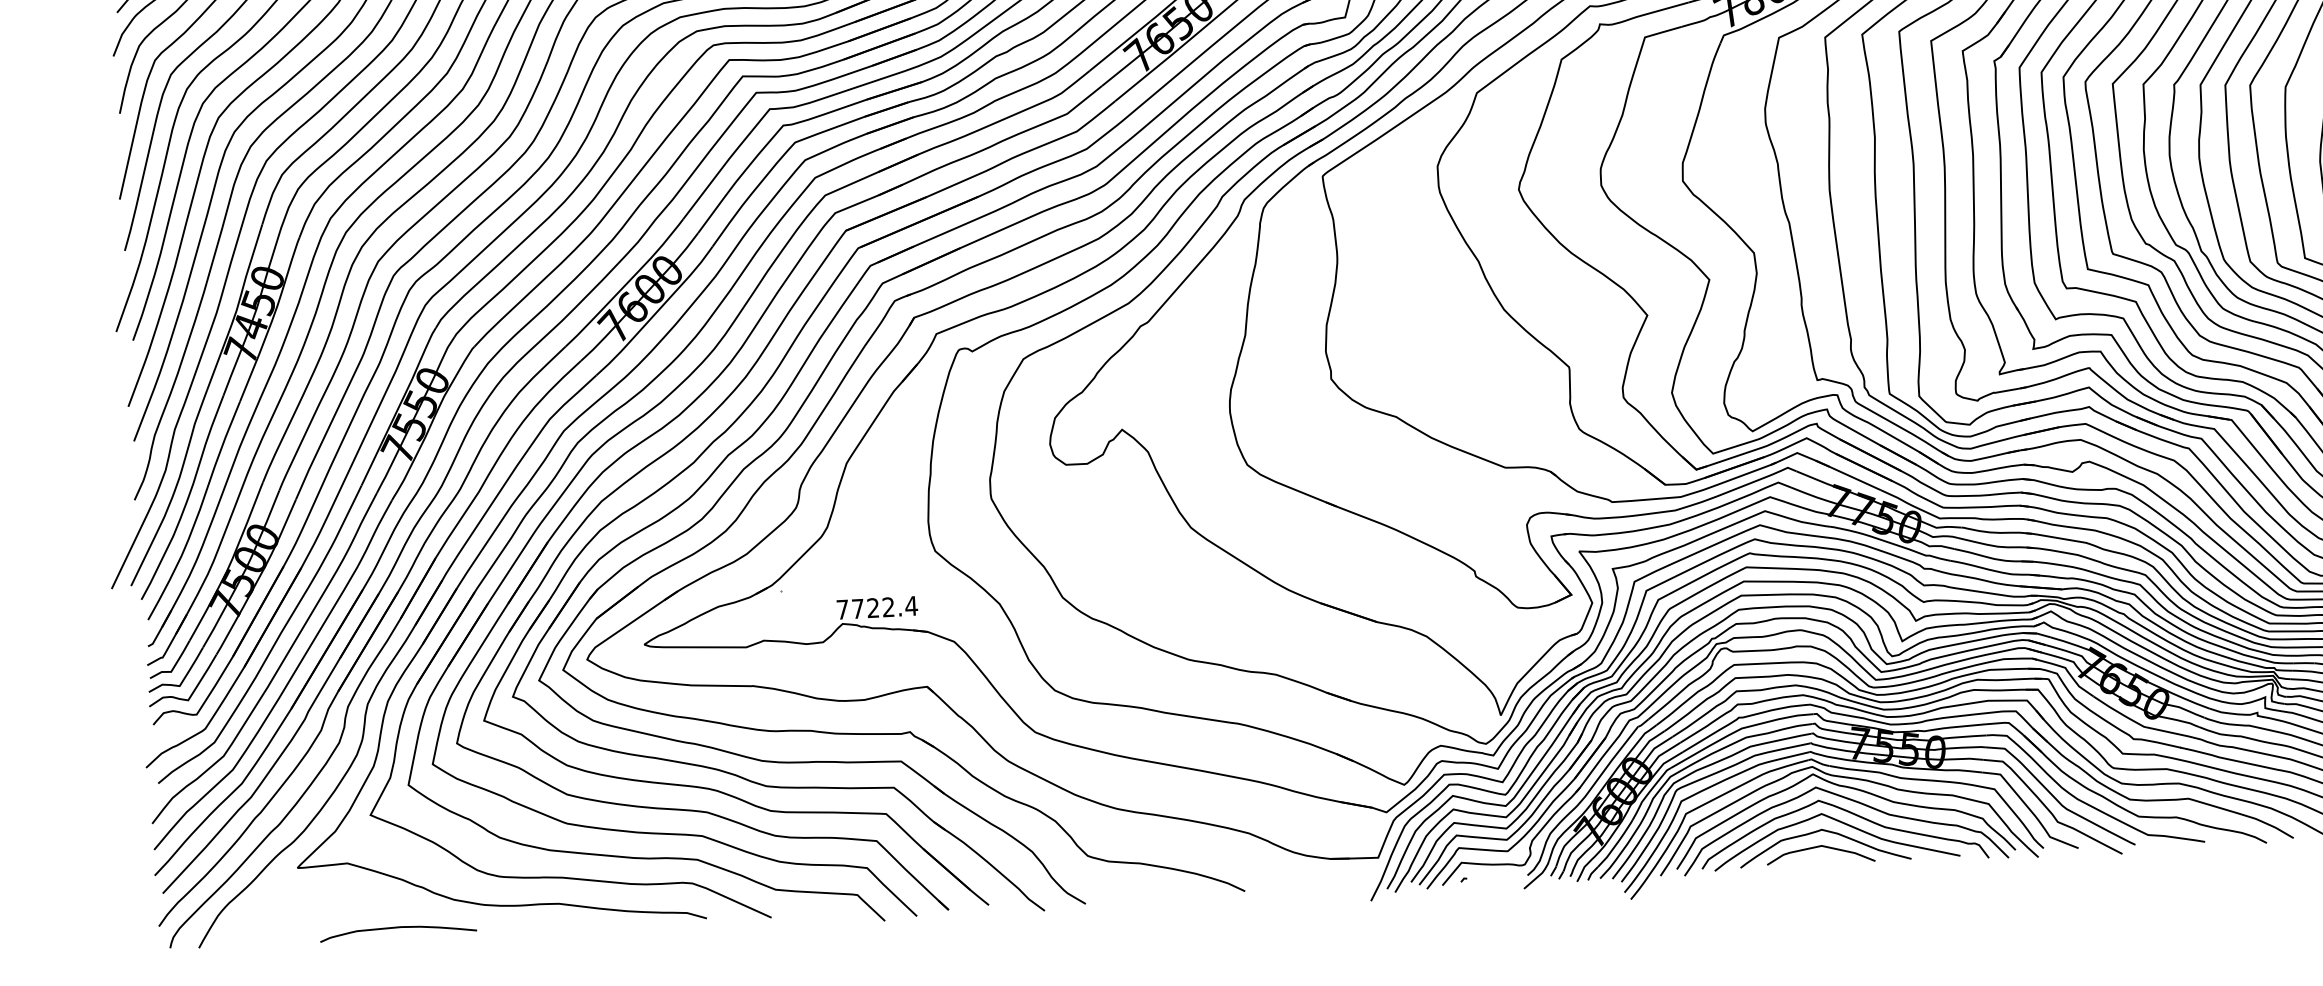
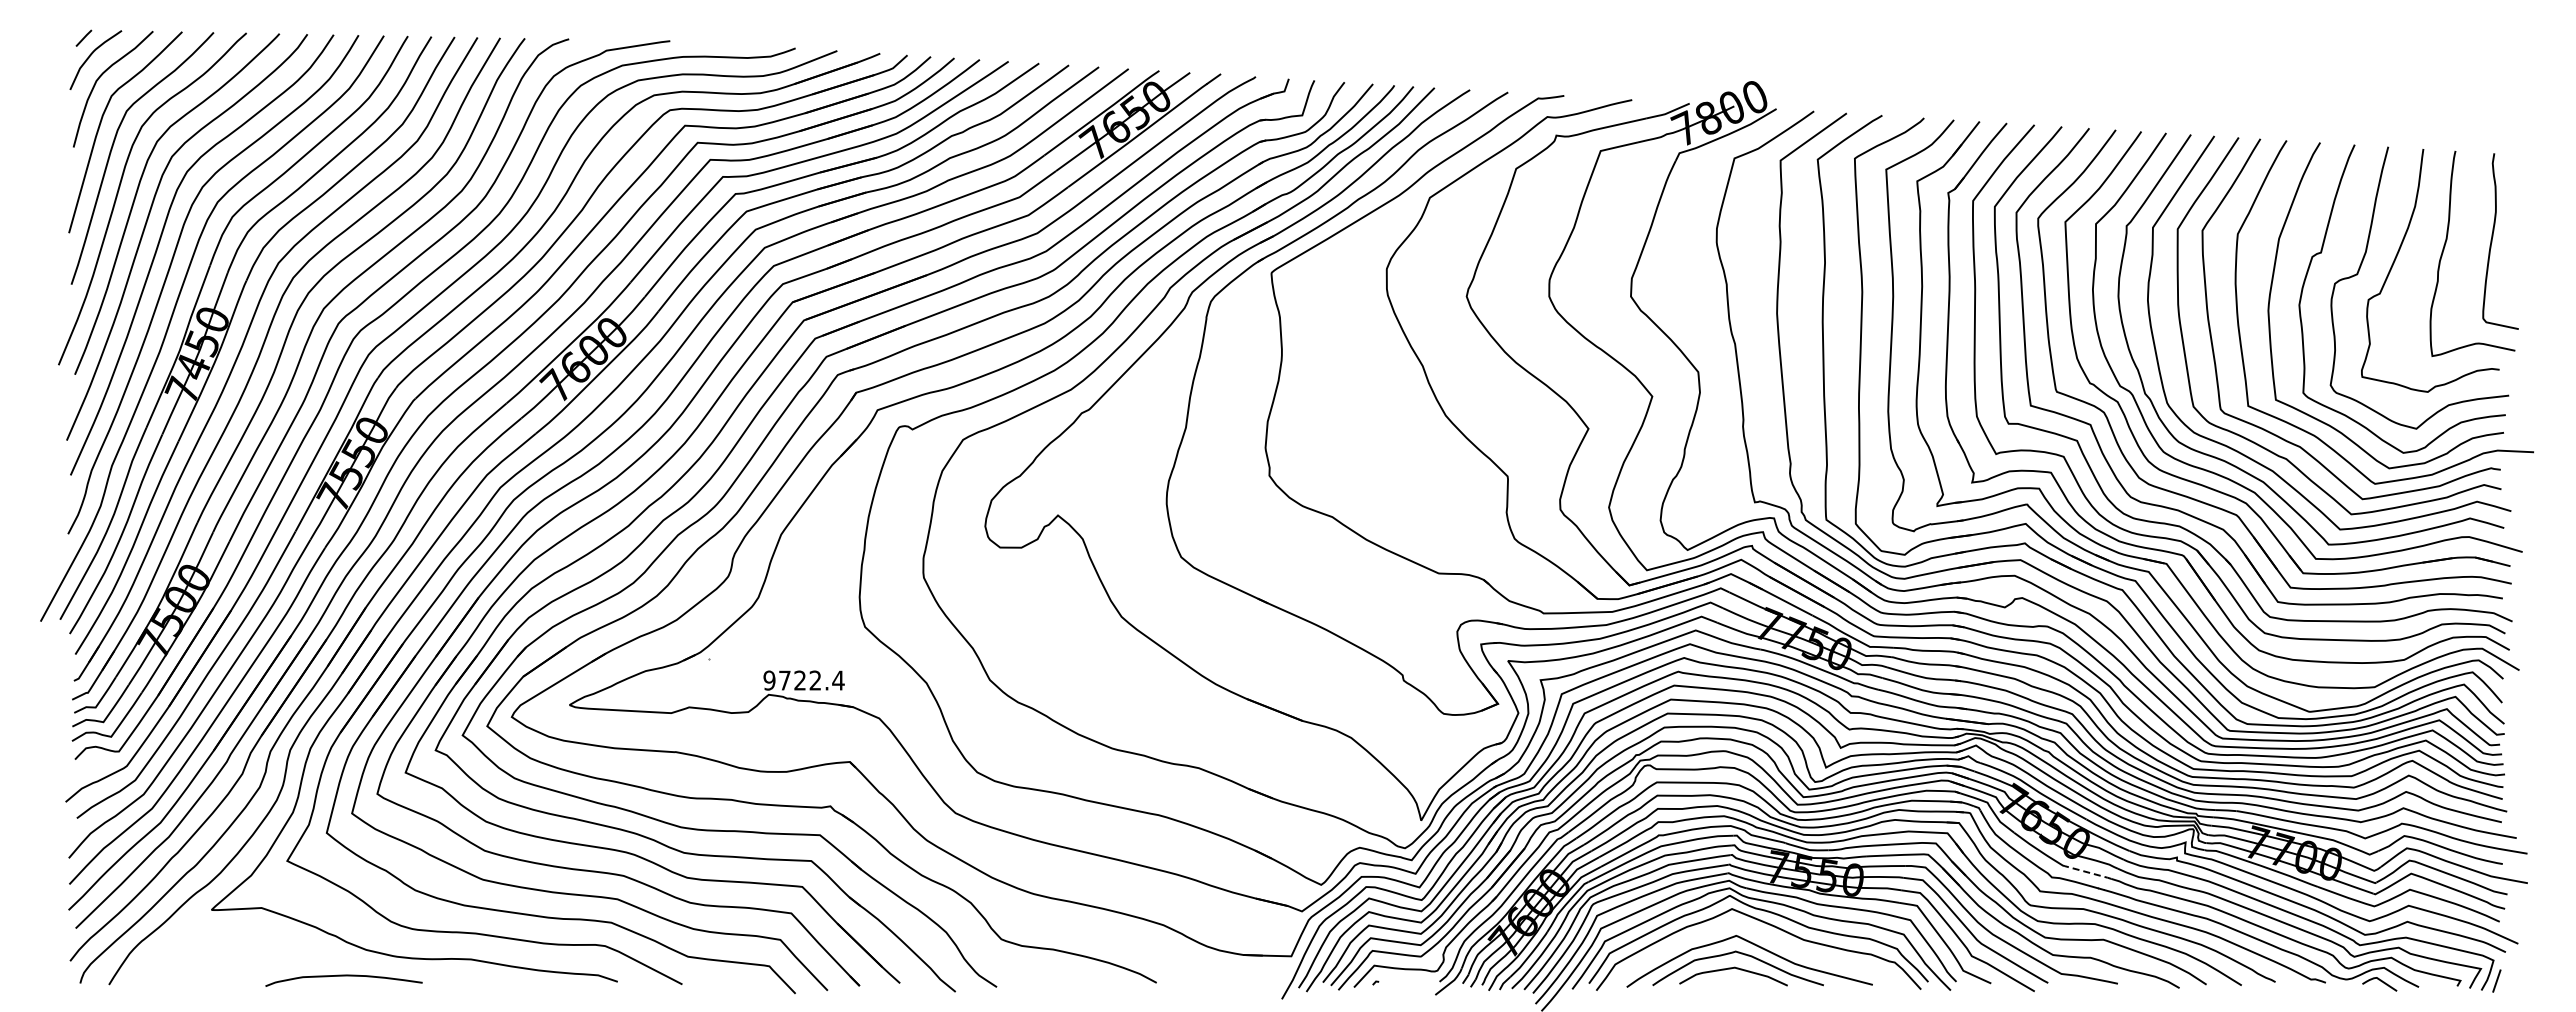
text: (842, 609) -> (769, 680), 7722.4 -> 9722.4
line: (2169, 732) -> (2088, 872), solid -> dashed
curve: (1851, 814) -> (1766, 937), removed
curve: (397, 928) -> (343, 976), moved

